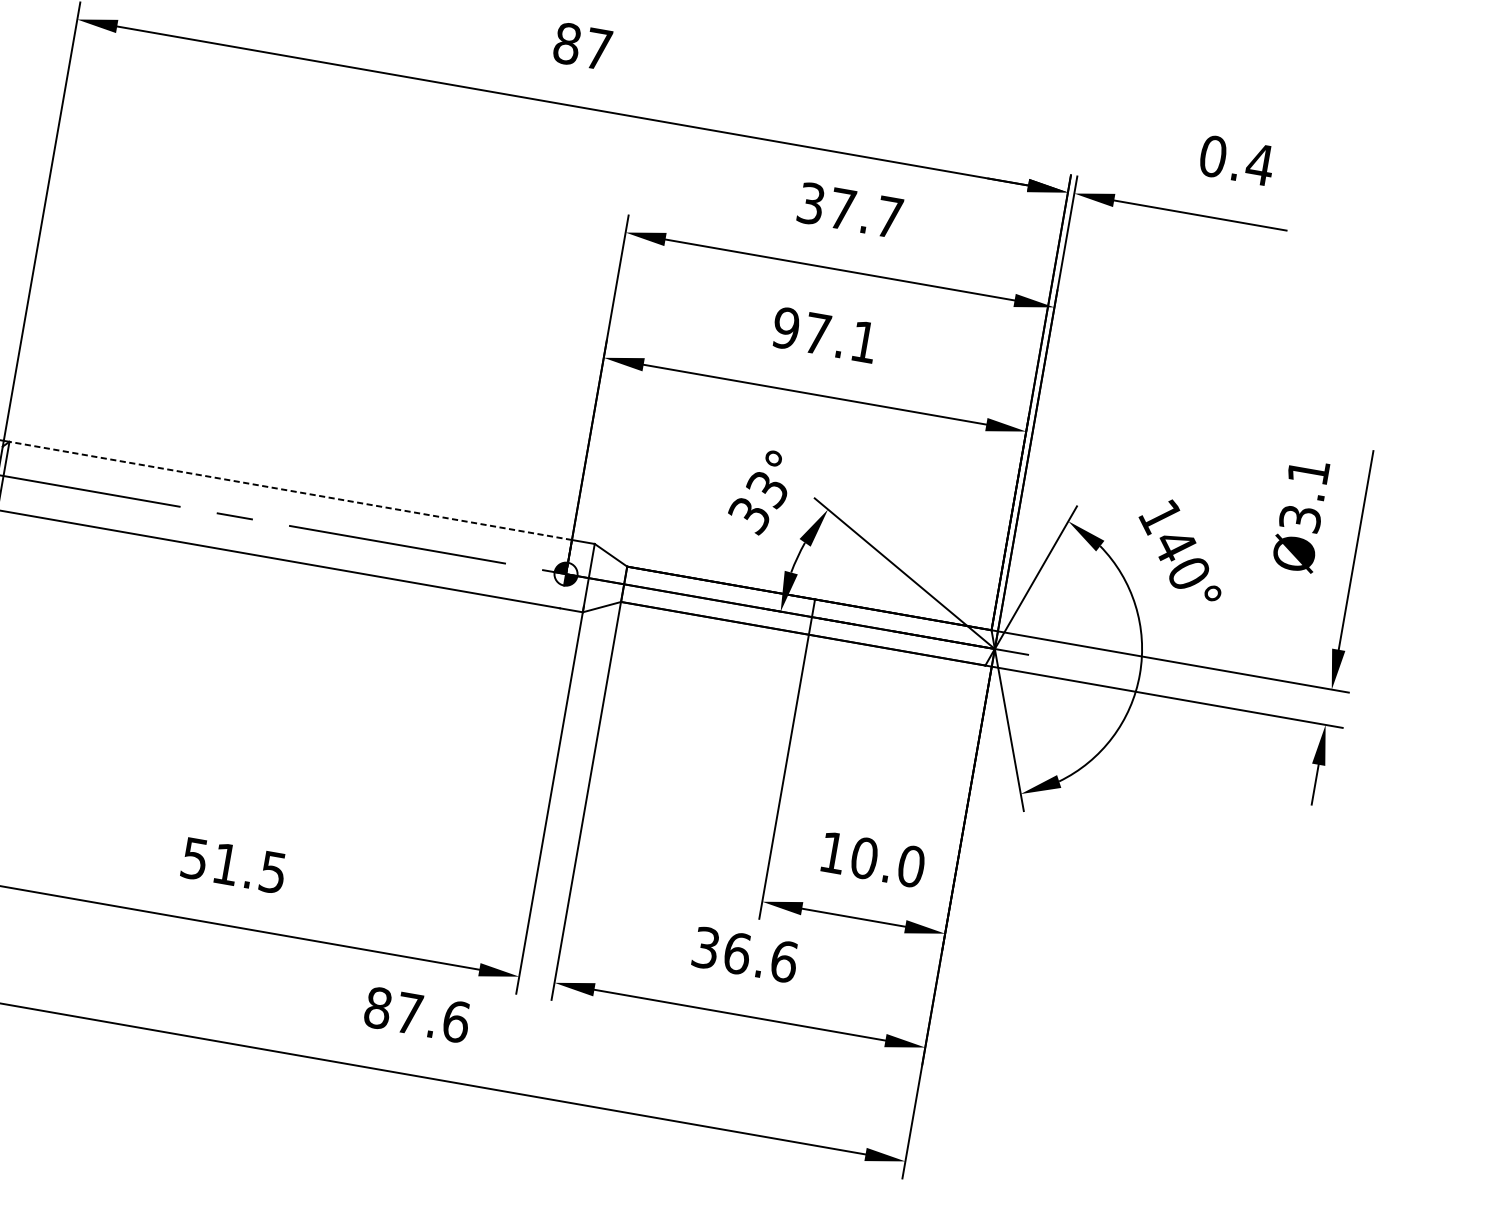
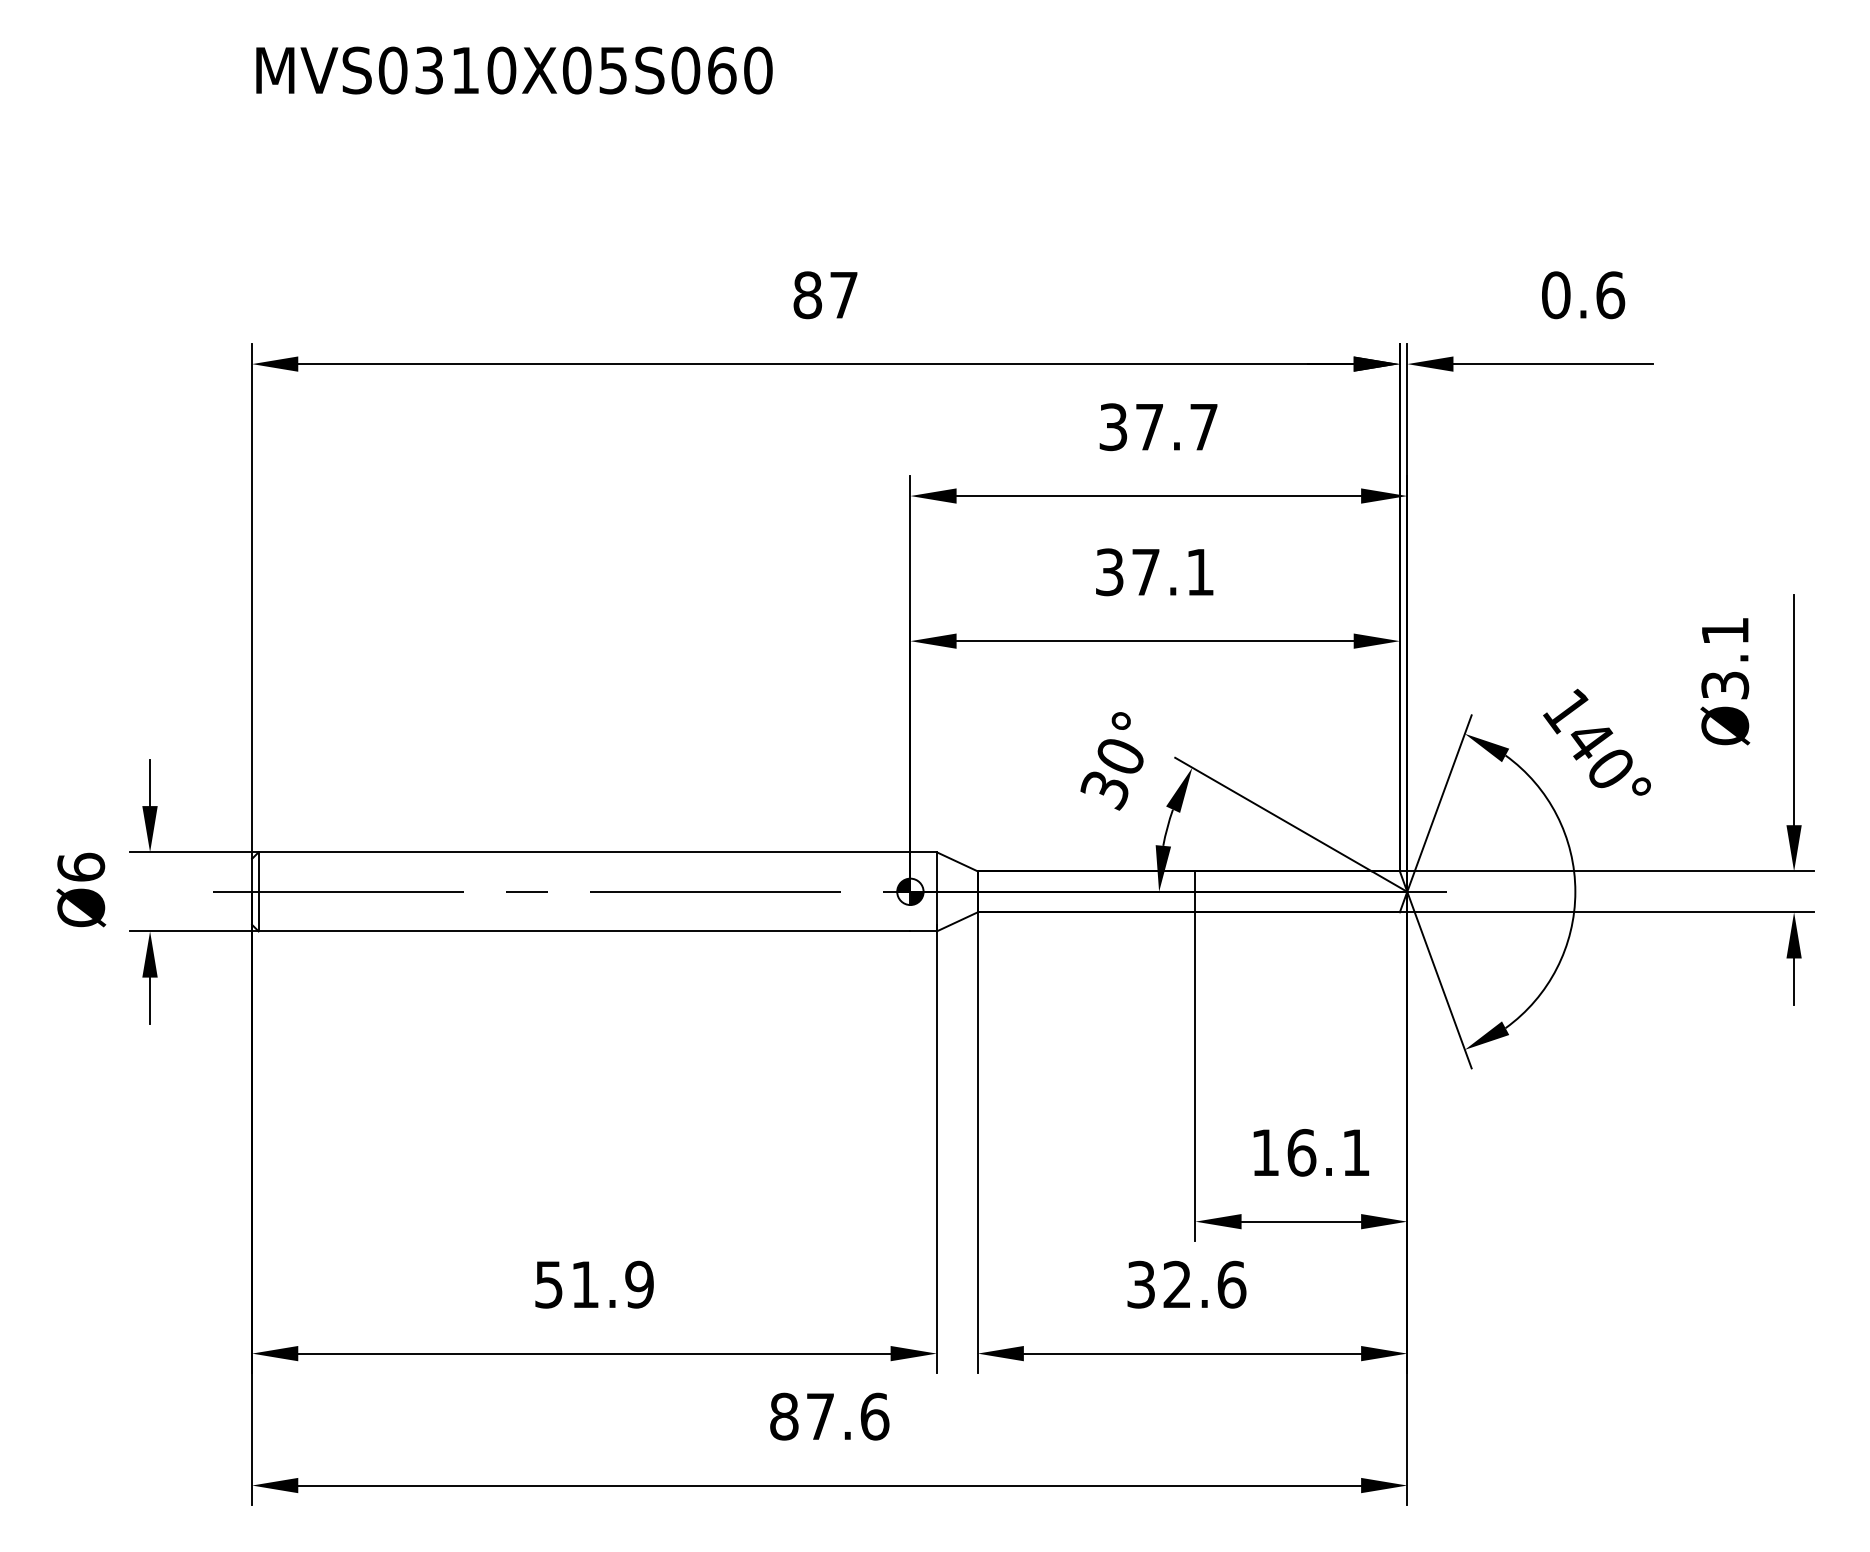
text: (1260, 164) -> (1610, 295), 0.4 -> 0.6
text: (785, 328) -> (1109, 572), 97.1 -> 37.1
text: (766, 489) -> (1119, 757), 33° -> 30°
line: (290, 491) -> (584, 852), dashed -> solid
text: (887, 862) -> (1328, 1152), 10.0 -> 16.1
text: (273, 872) -> (639, 1284), 51.5 -> 51.9
text: (737, 953) -> (1177, 1284), 36.6 -> 32.6

